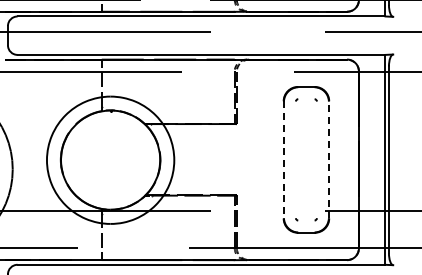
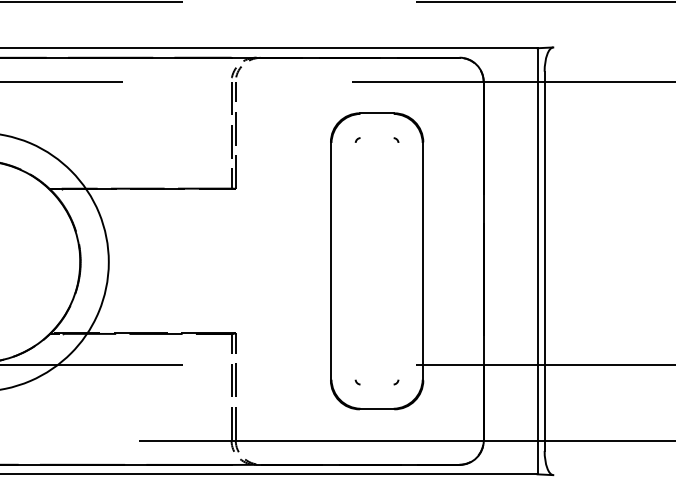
line: (283, 159) -> (330, 260), dashed -> solid
line: (329, 159) -> (423, 260), dashed -> solid

